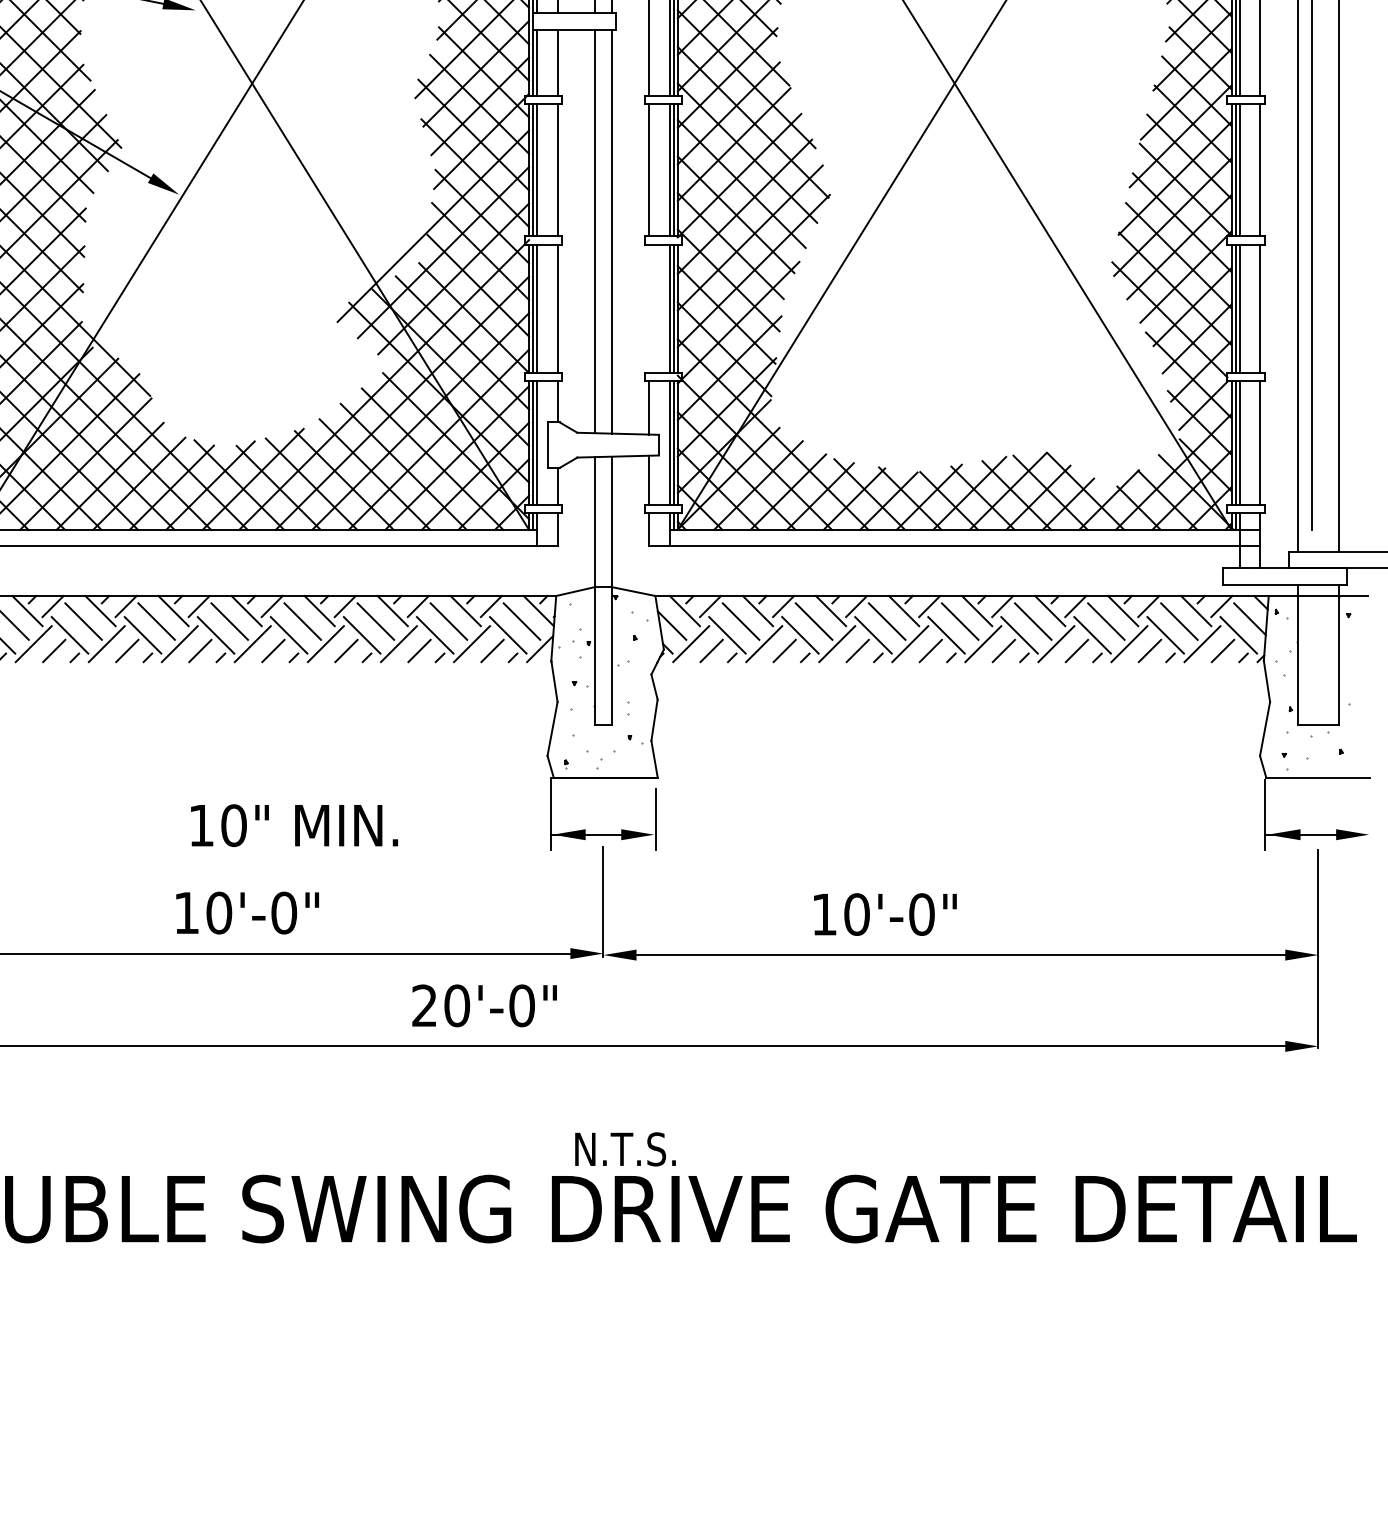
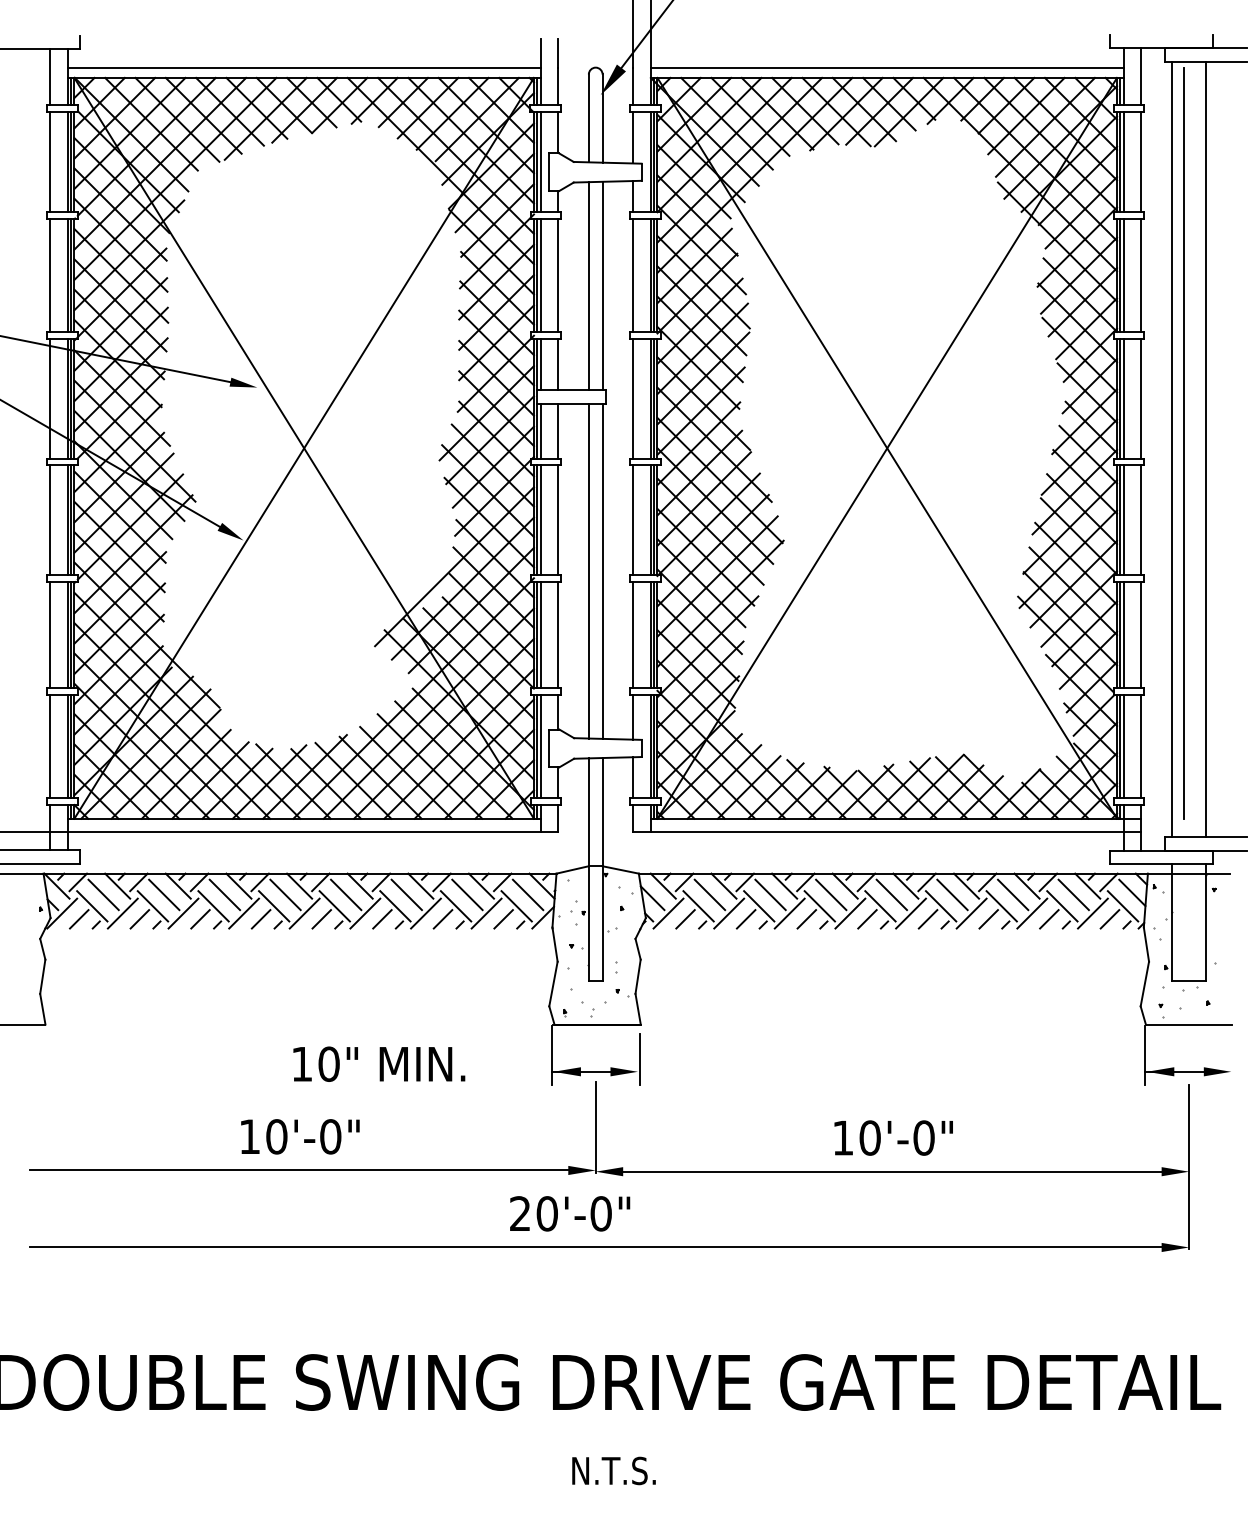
line: (648, 309) -> (633, 635), added
text: (294, 824) -> (379, 1063), moved
text: (885, 913) -> (893, 1137), moved
text: (485, 1005) -> (570, 1213), moved
text: (624, 1148) -> (613, 1470), moved

